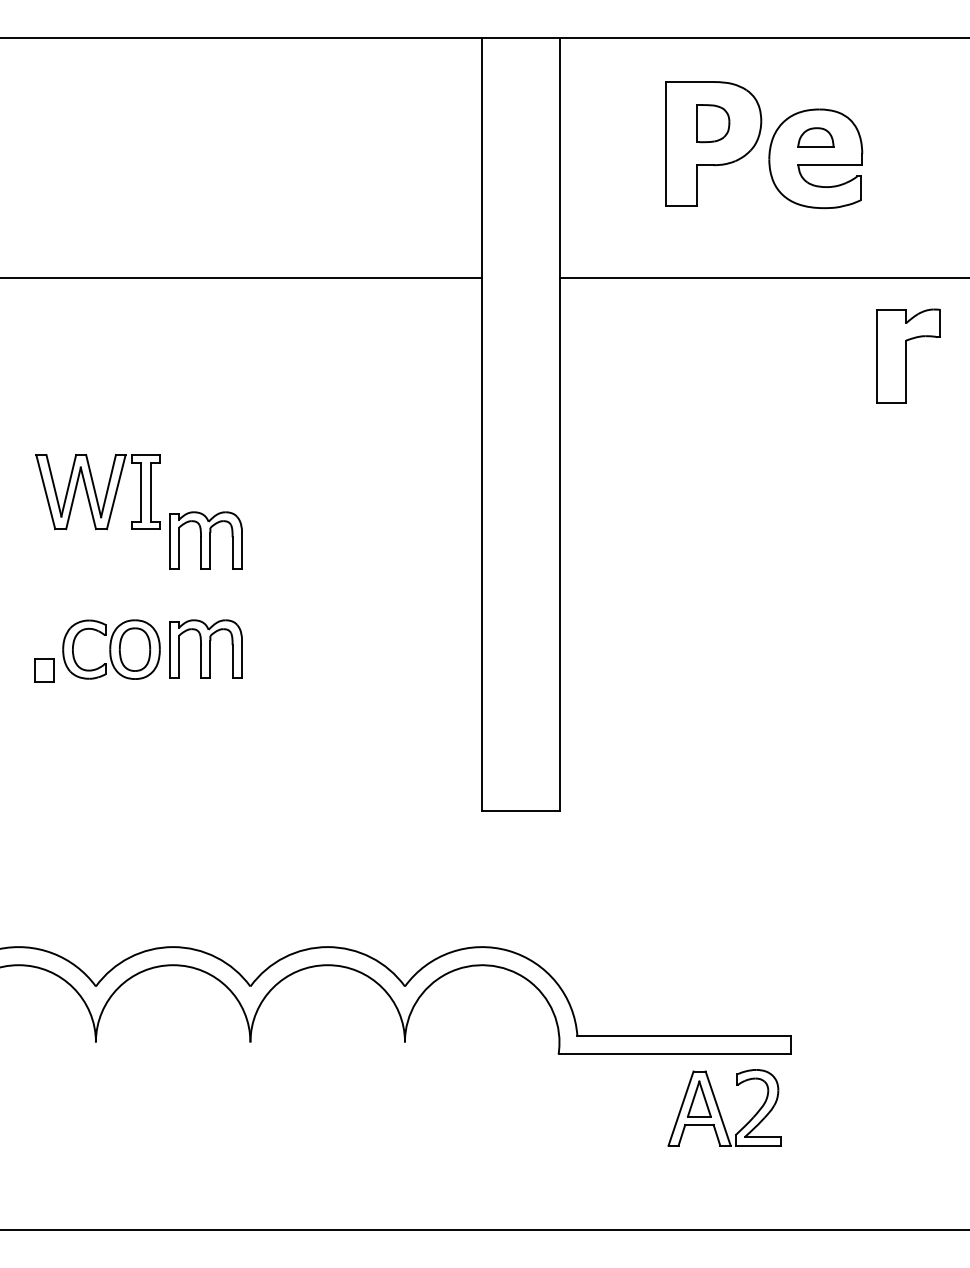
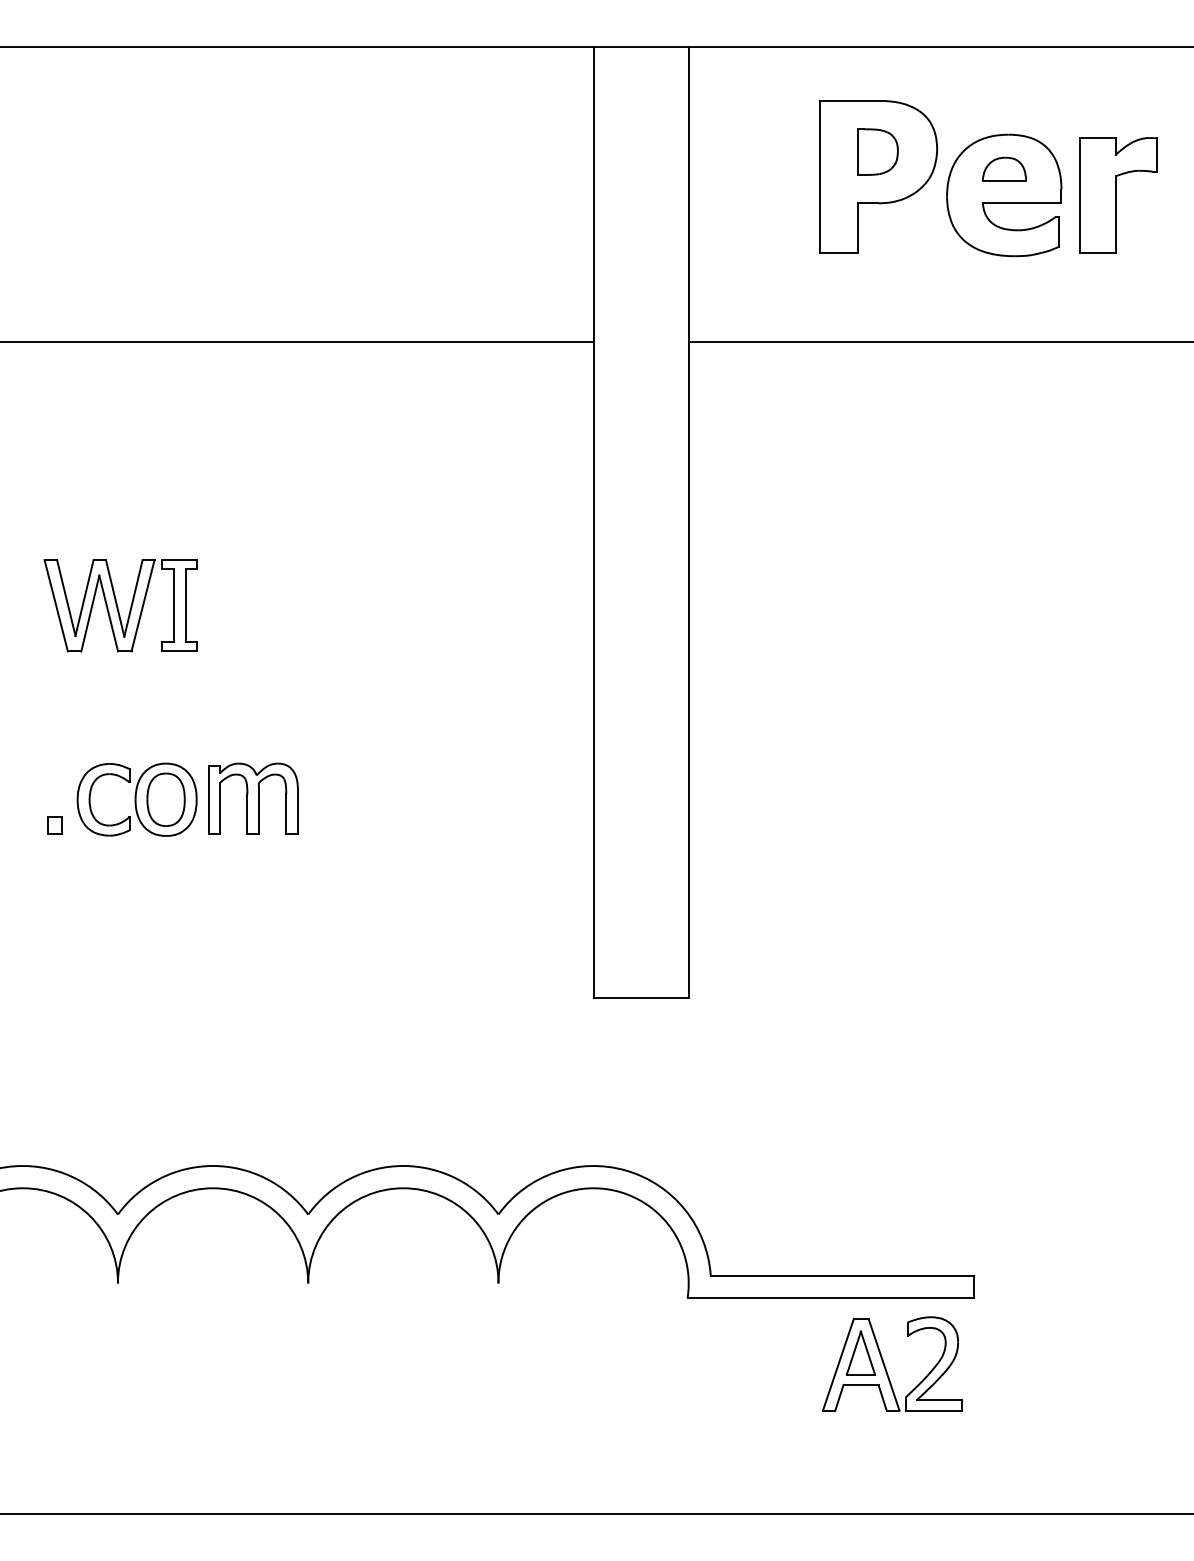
part: (908, 356) -> (1118, 195), moved
part: (206, 540) -> (253, 665), removed
part: (44, 670) -> (54, 825), size x0.62

